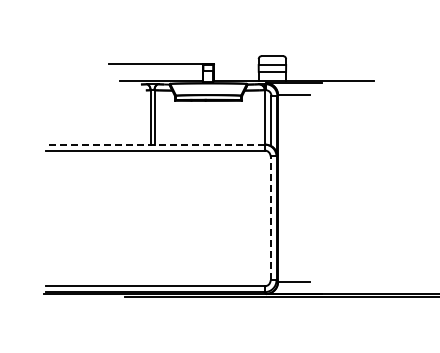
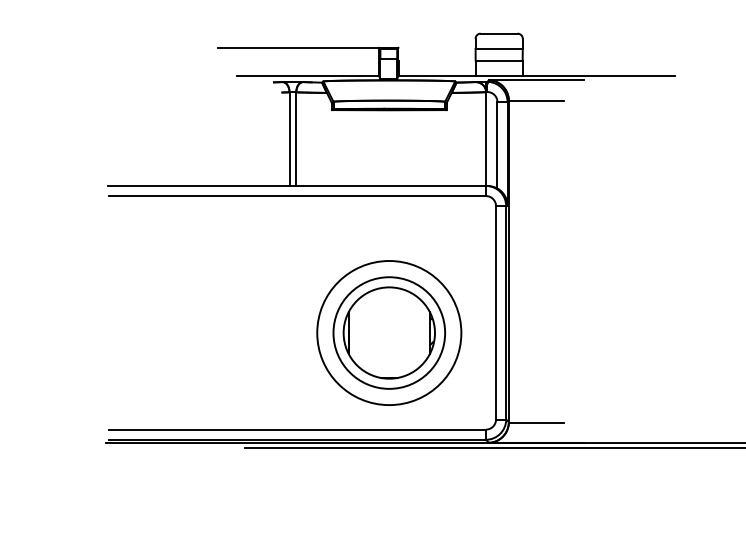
line: (154, 144) -> (296, 185), dashed -> solid
line: (270, 218) -> (495, 312), dashed -> solid
part: (208, 229) -> (389, 331), added

